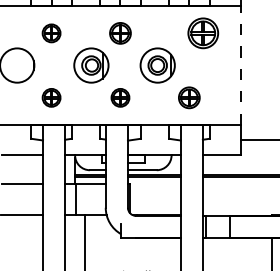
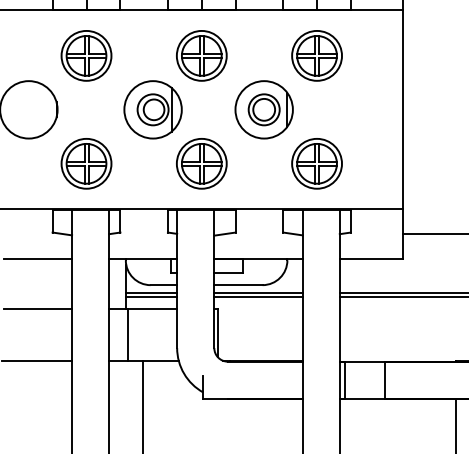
part: (51, 33) -> (86, 56), size x1.67
part: (120, 33) -> (201, 56), size x1.43
part: (203, 33) -> (317, 56), moved
line: (240, 65) -> (402, 109), dashed -> solid
part: (51, 97) -> (86, 163), size x1.67
part: (120, 97) -> (201, 163), size x1.67
part: (189, 97) -> (317, 163), size x1.43

